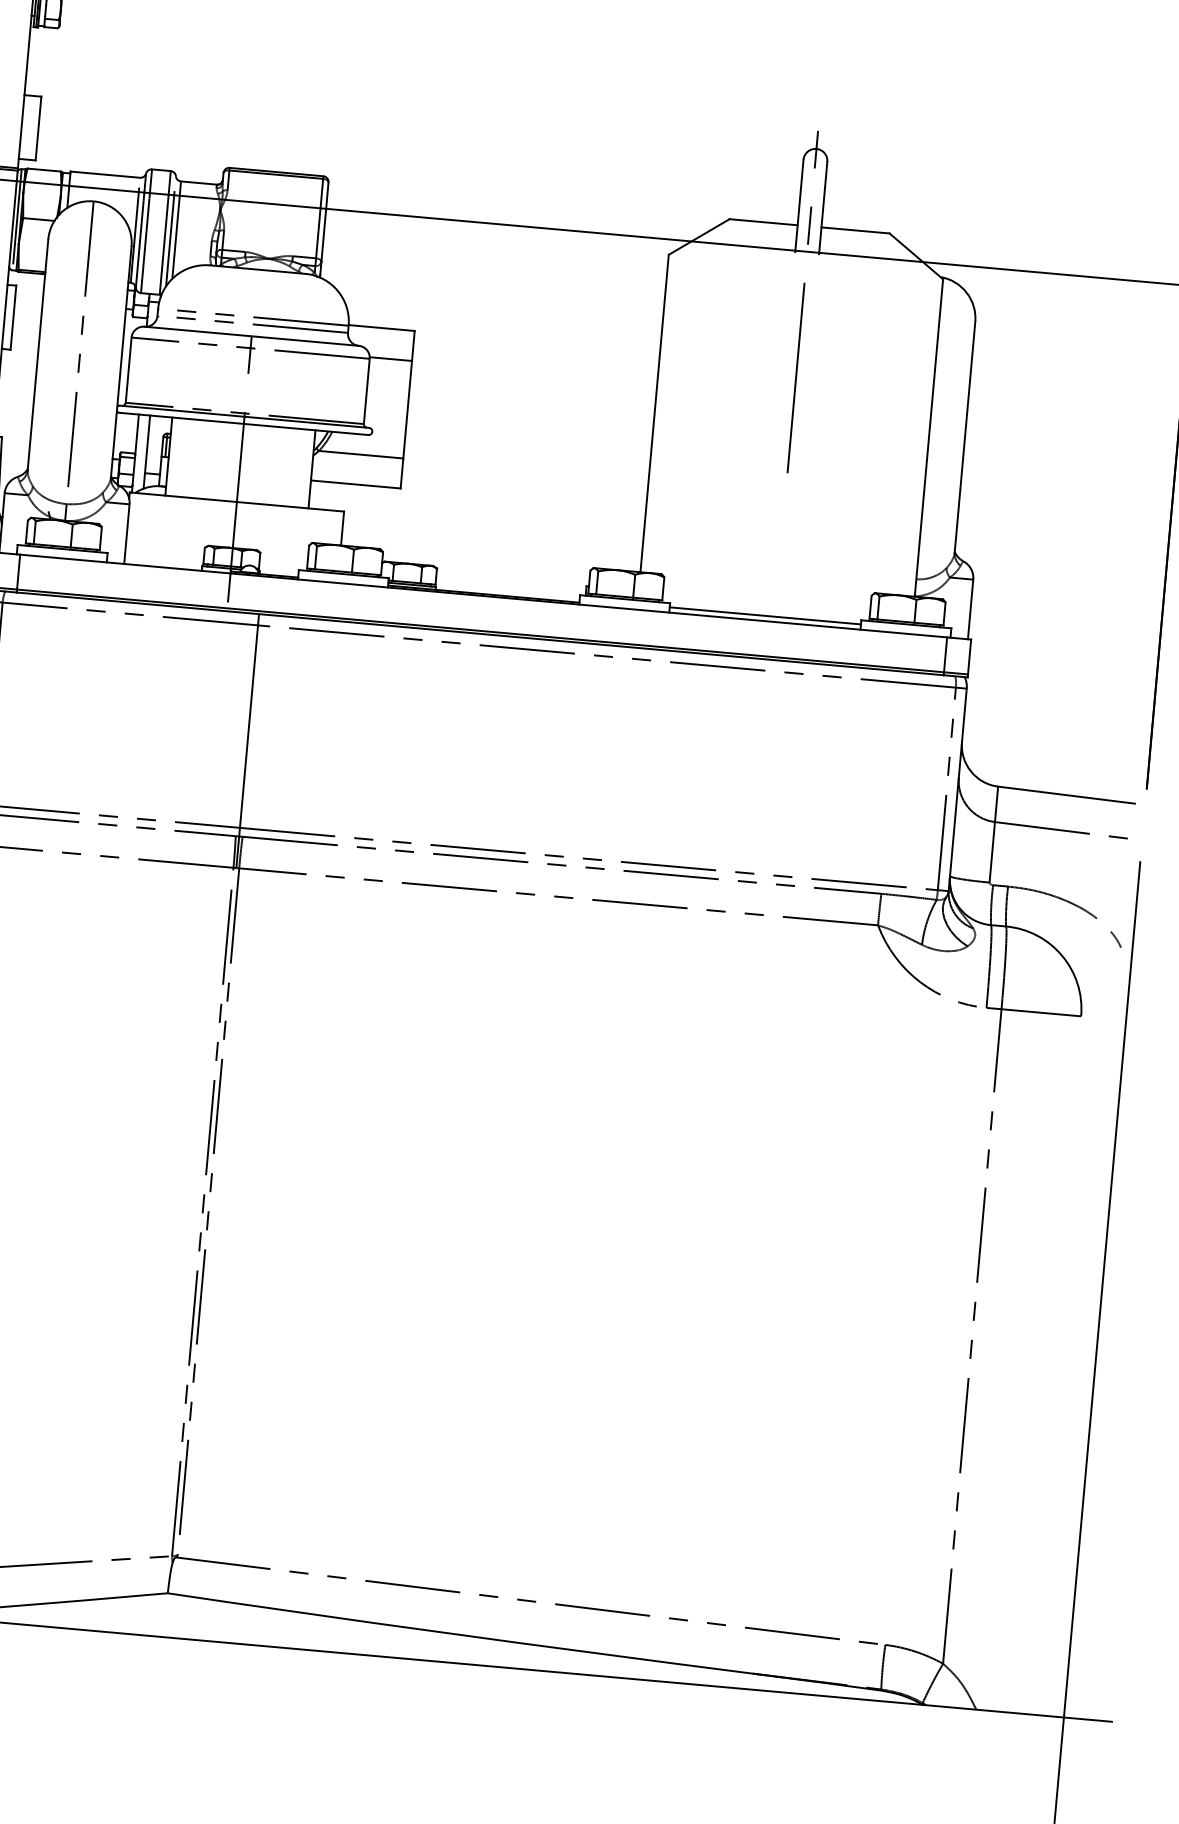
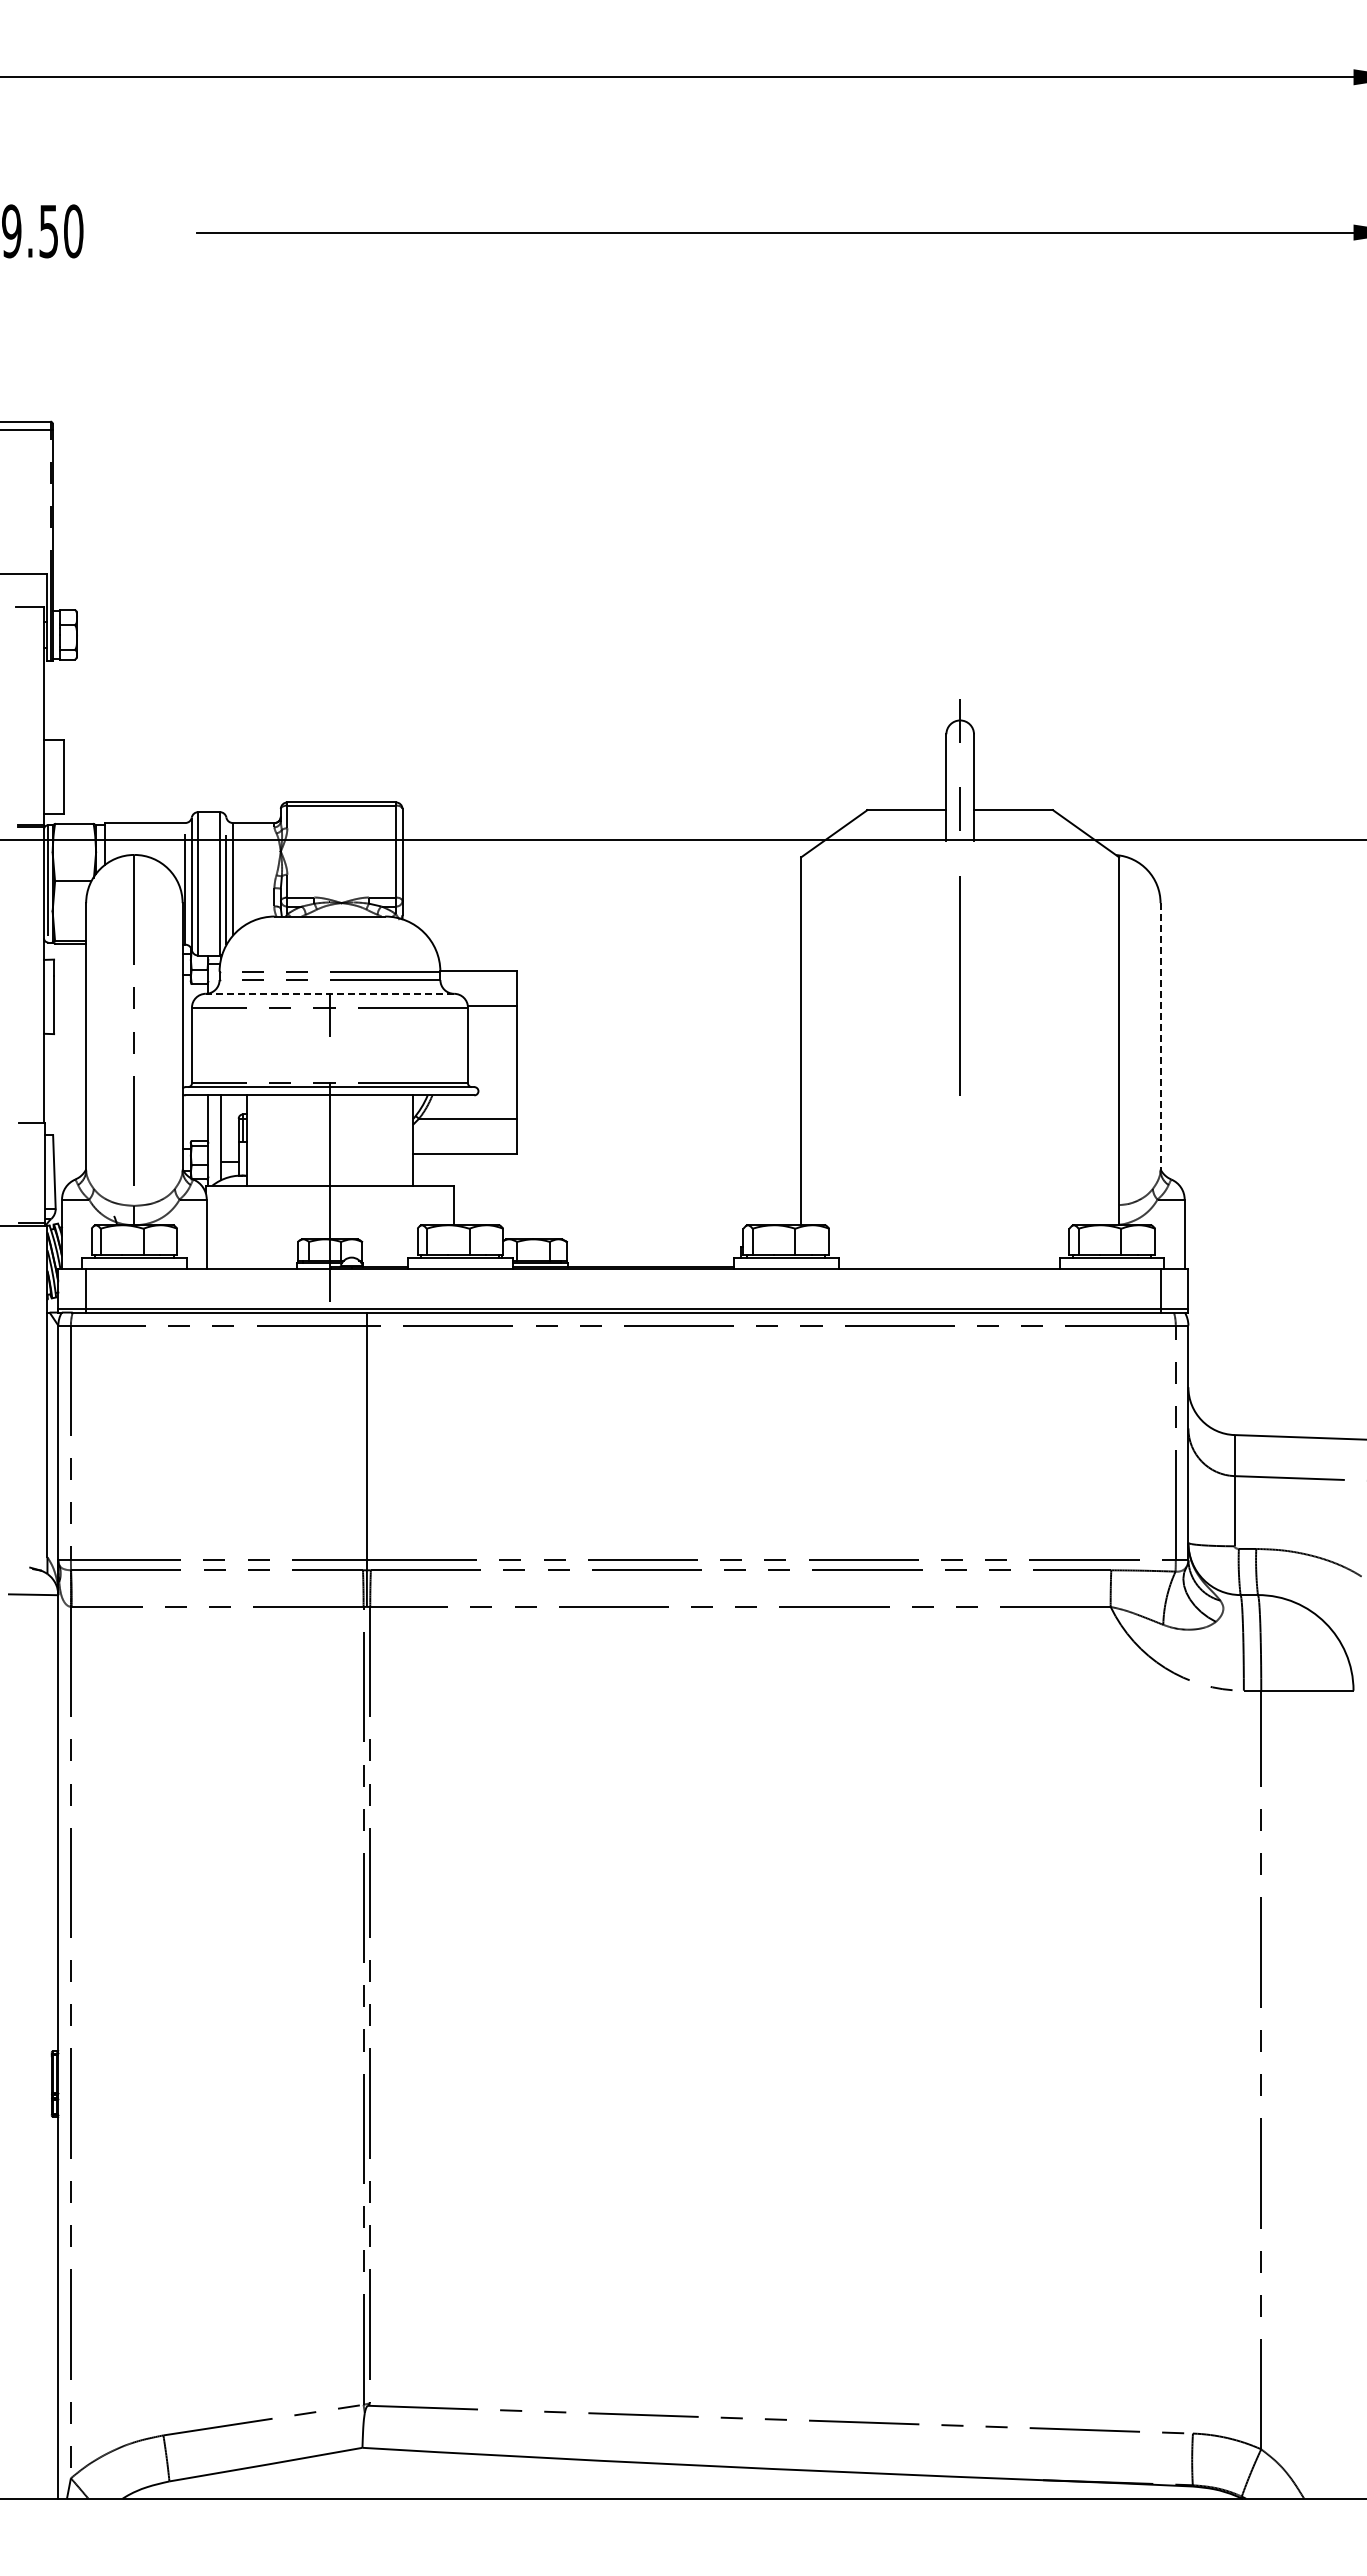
line: (251, 335) -> (329, 993), solid -> dashed
line: (964, 437) -> (1160, 1036), solid -> dashed
line: (765, 615) -> (949, 1262), removed

